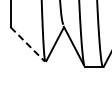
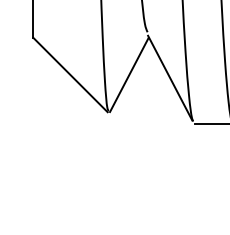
line: (28, 44) -> (71, 75), dashed -> solid

